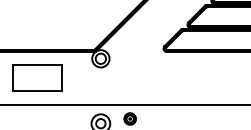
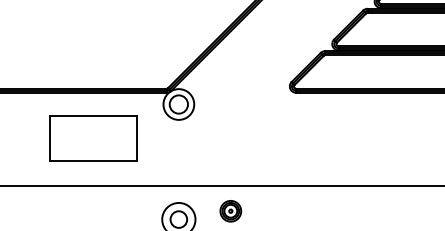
part: (37, 77) -> (93, 137), moved

